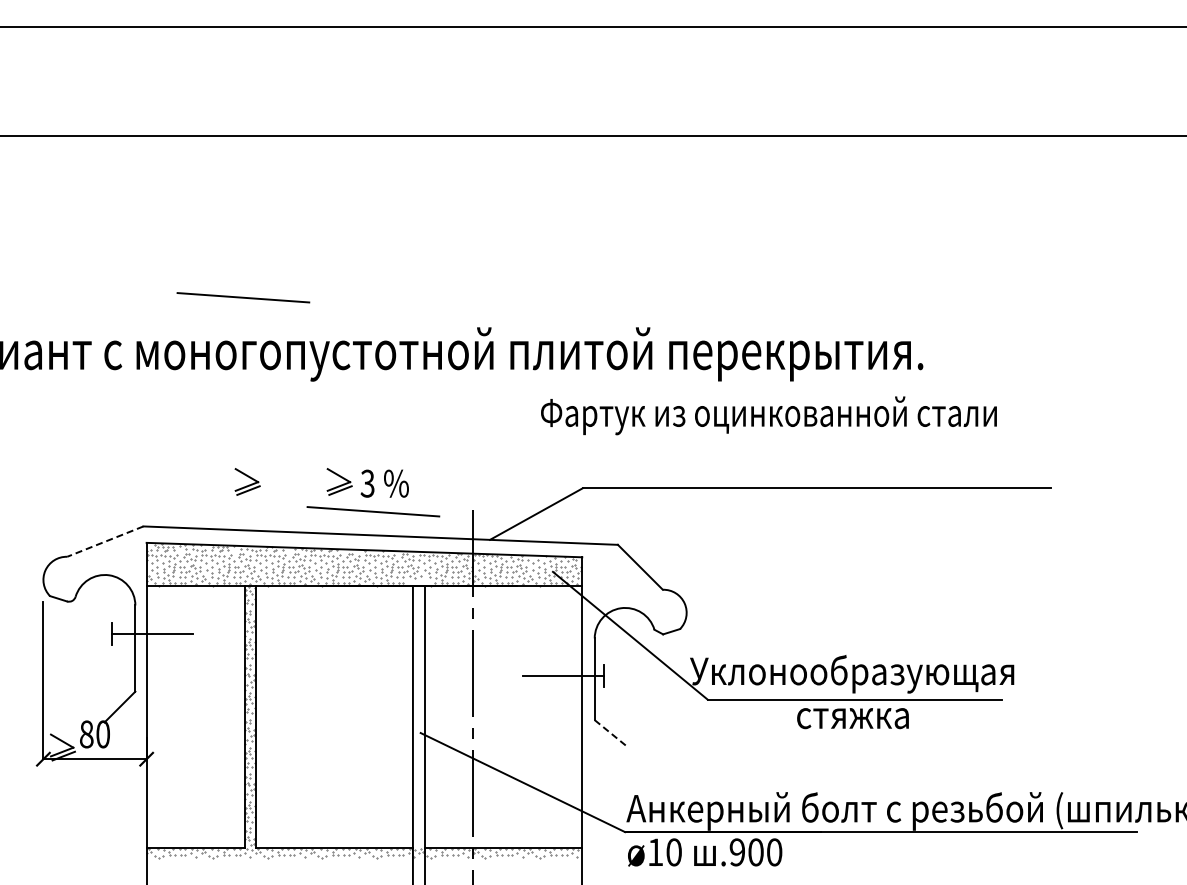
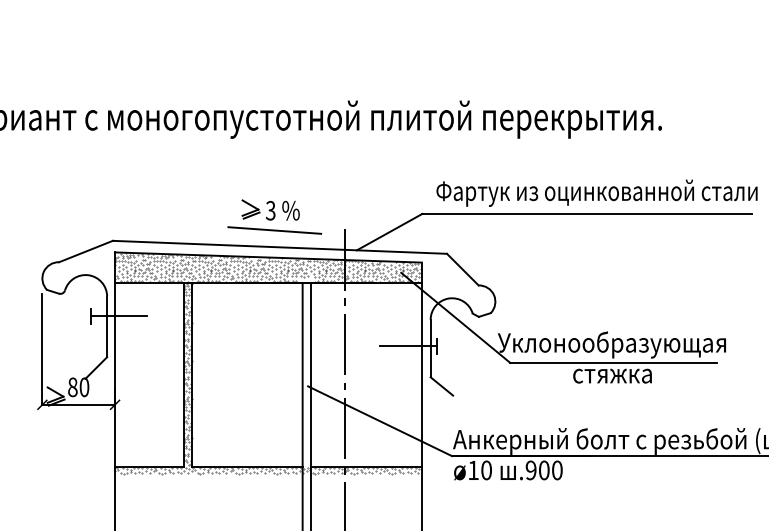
line: (243, 297) -> (183, 79), removed
text: (768, 415) -> (596, 193), moved
part: (247, 481) -> (186, 209), removed
line: (104, 541) -> (85, 251), dashed -> solid
line: (610, 733) -> (441, 386), dashed -> solid

